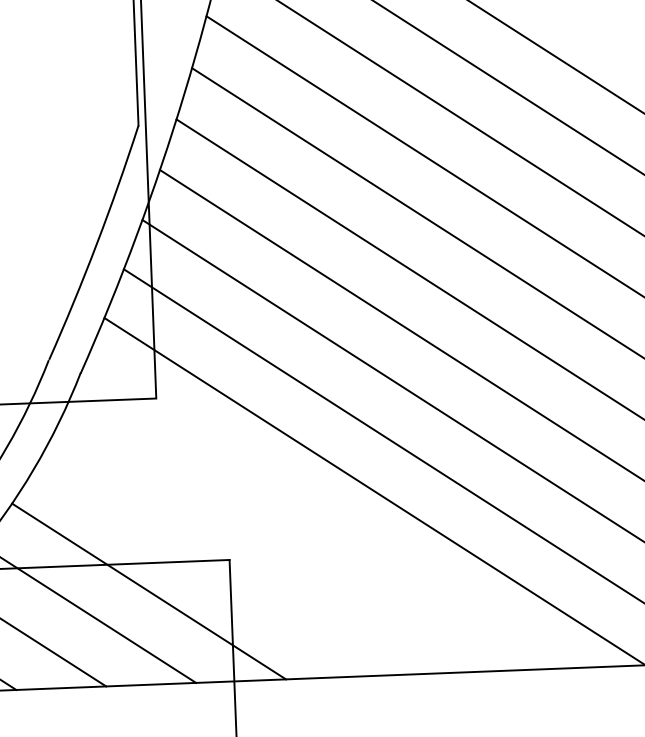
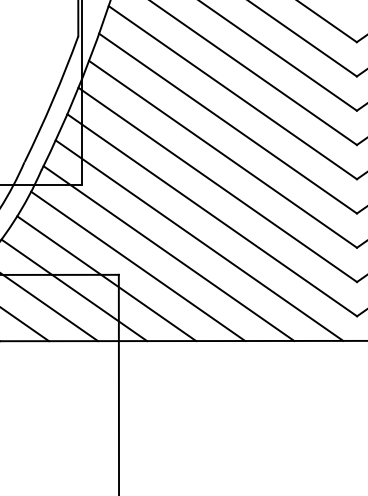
line: (319, 517) -> (168, 253), added
line: (265, 543) -> (138, 266), added
line: (207, 567) -> (106, 278), added

